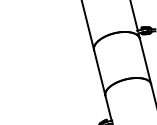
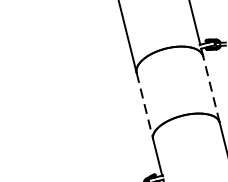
line: (145, 61) -> (211, 89), solid -> dashed
line: (99, 73) -> (144, 106), solid -> dashed

